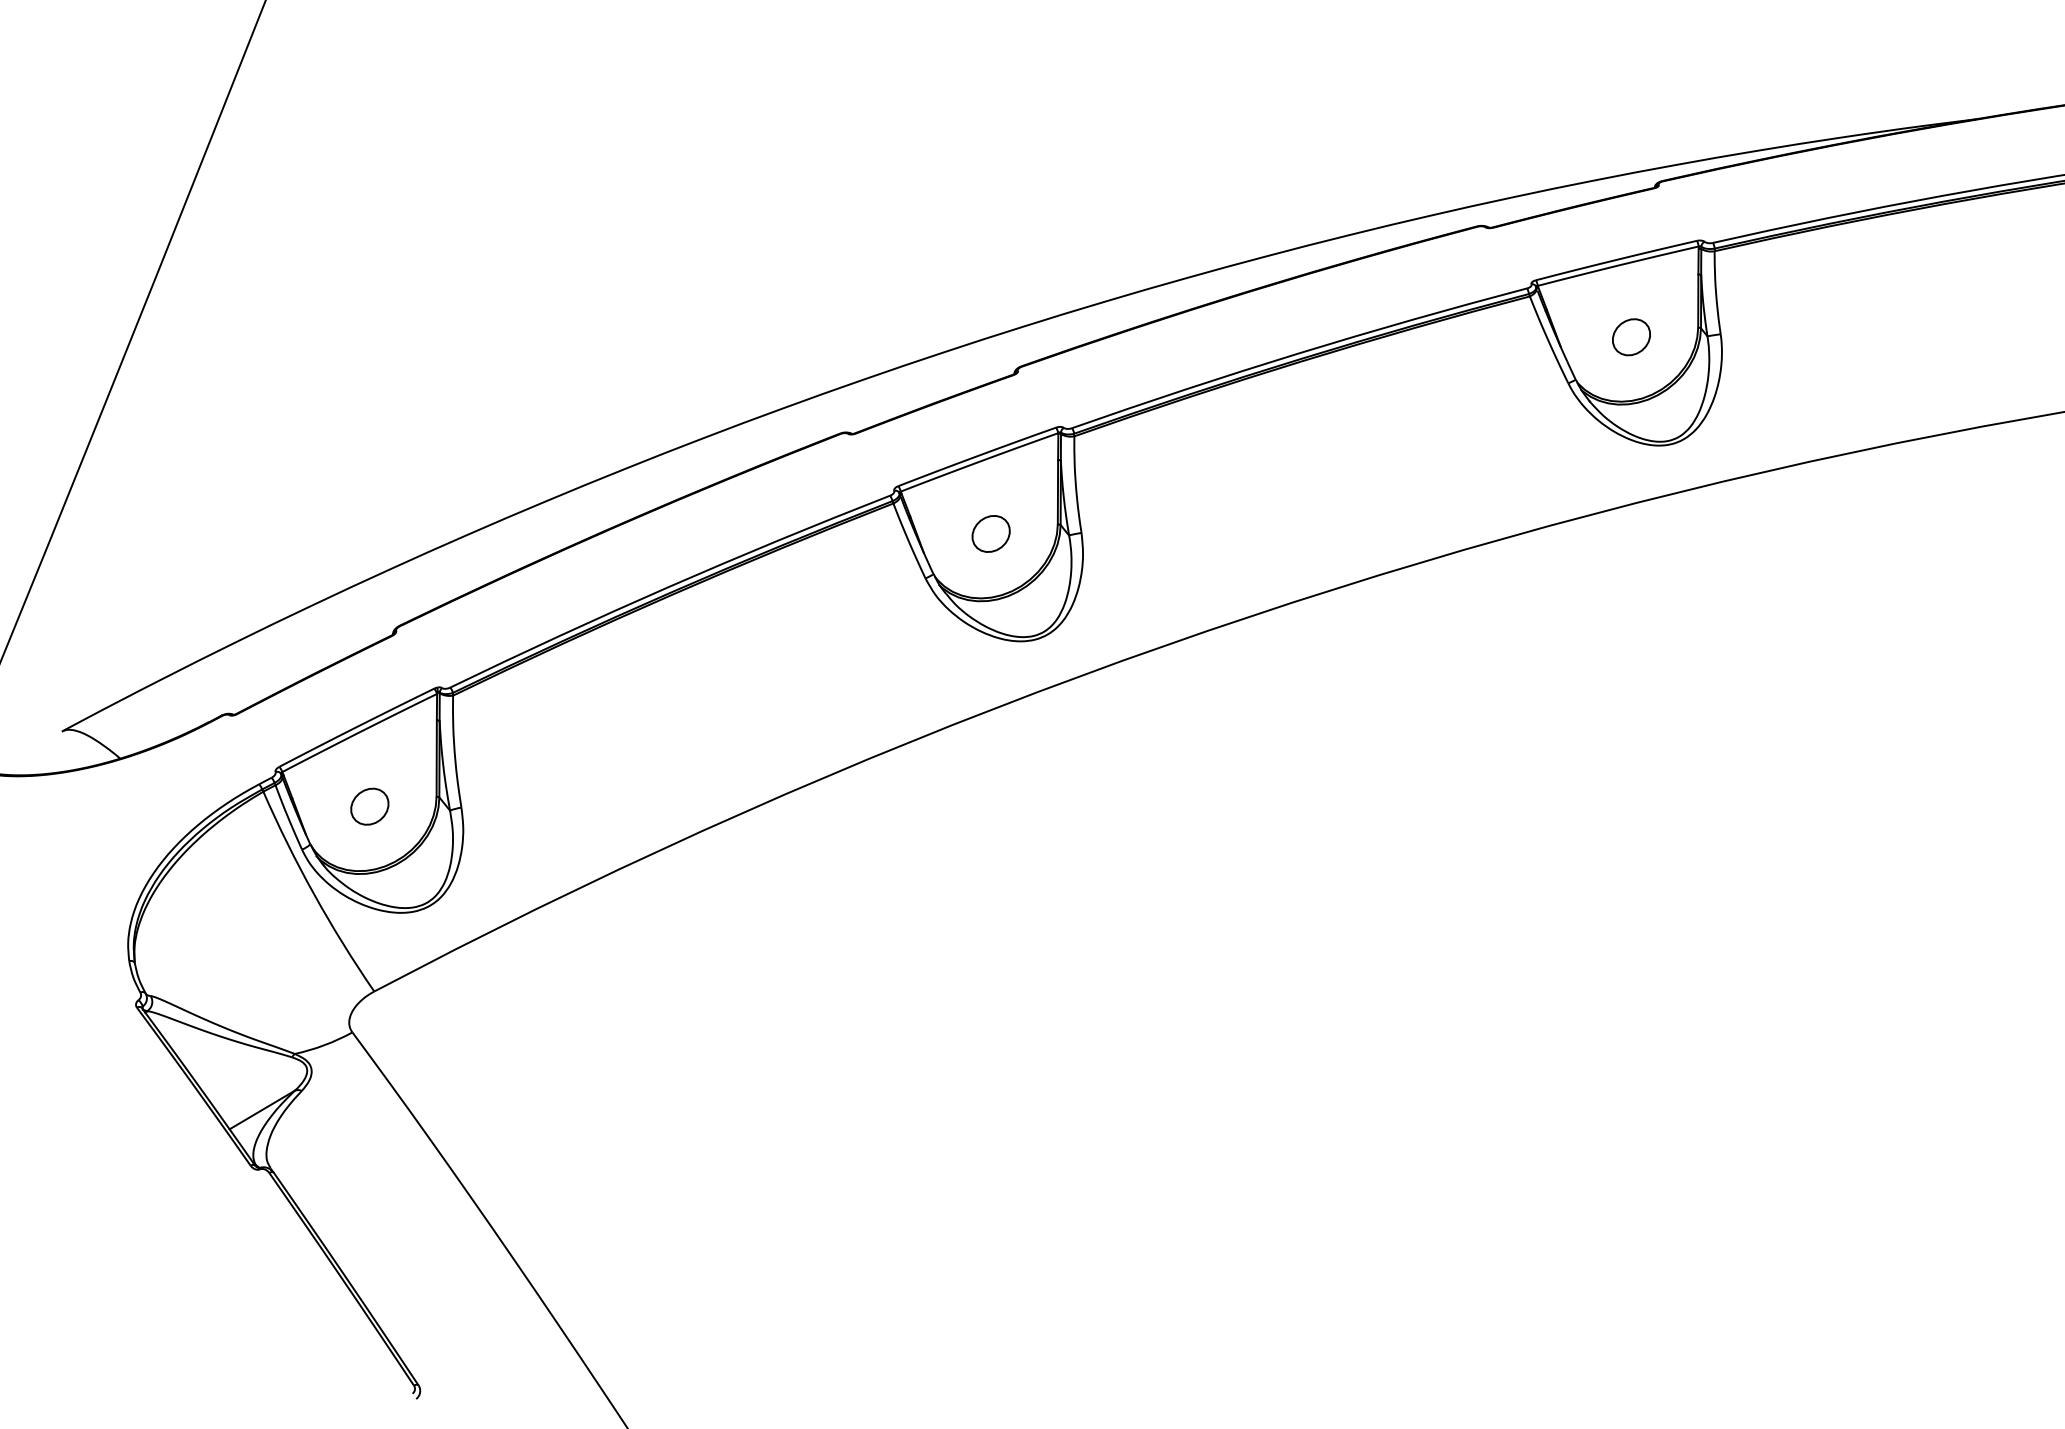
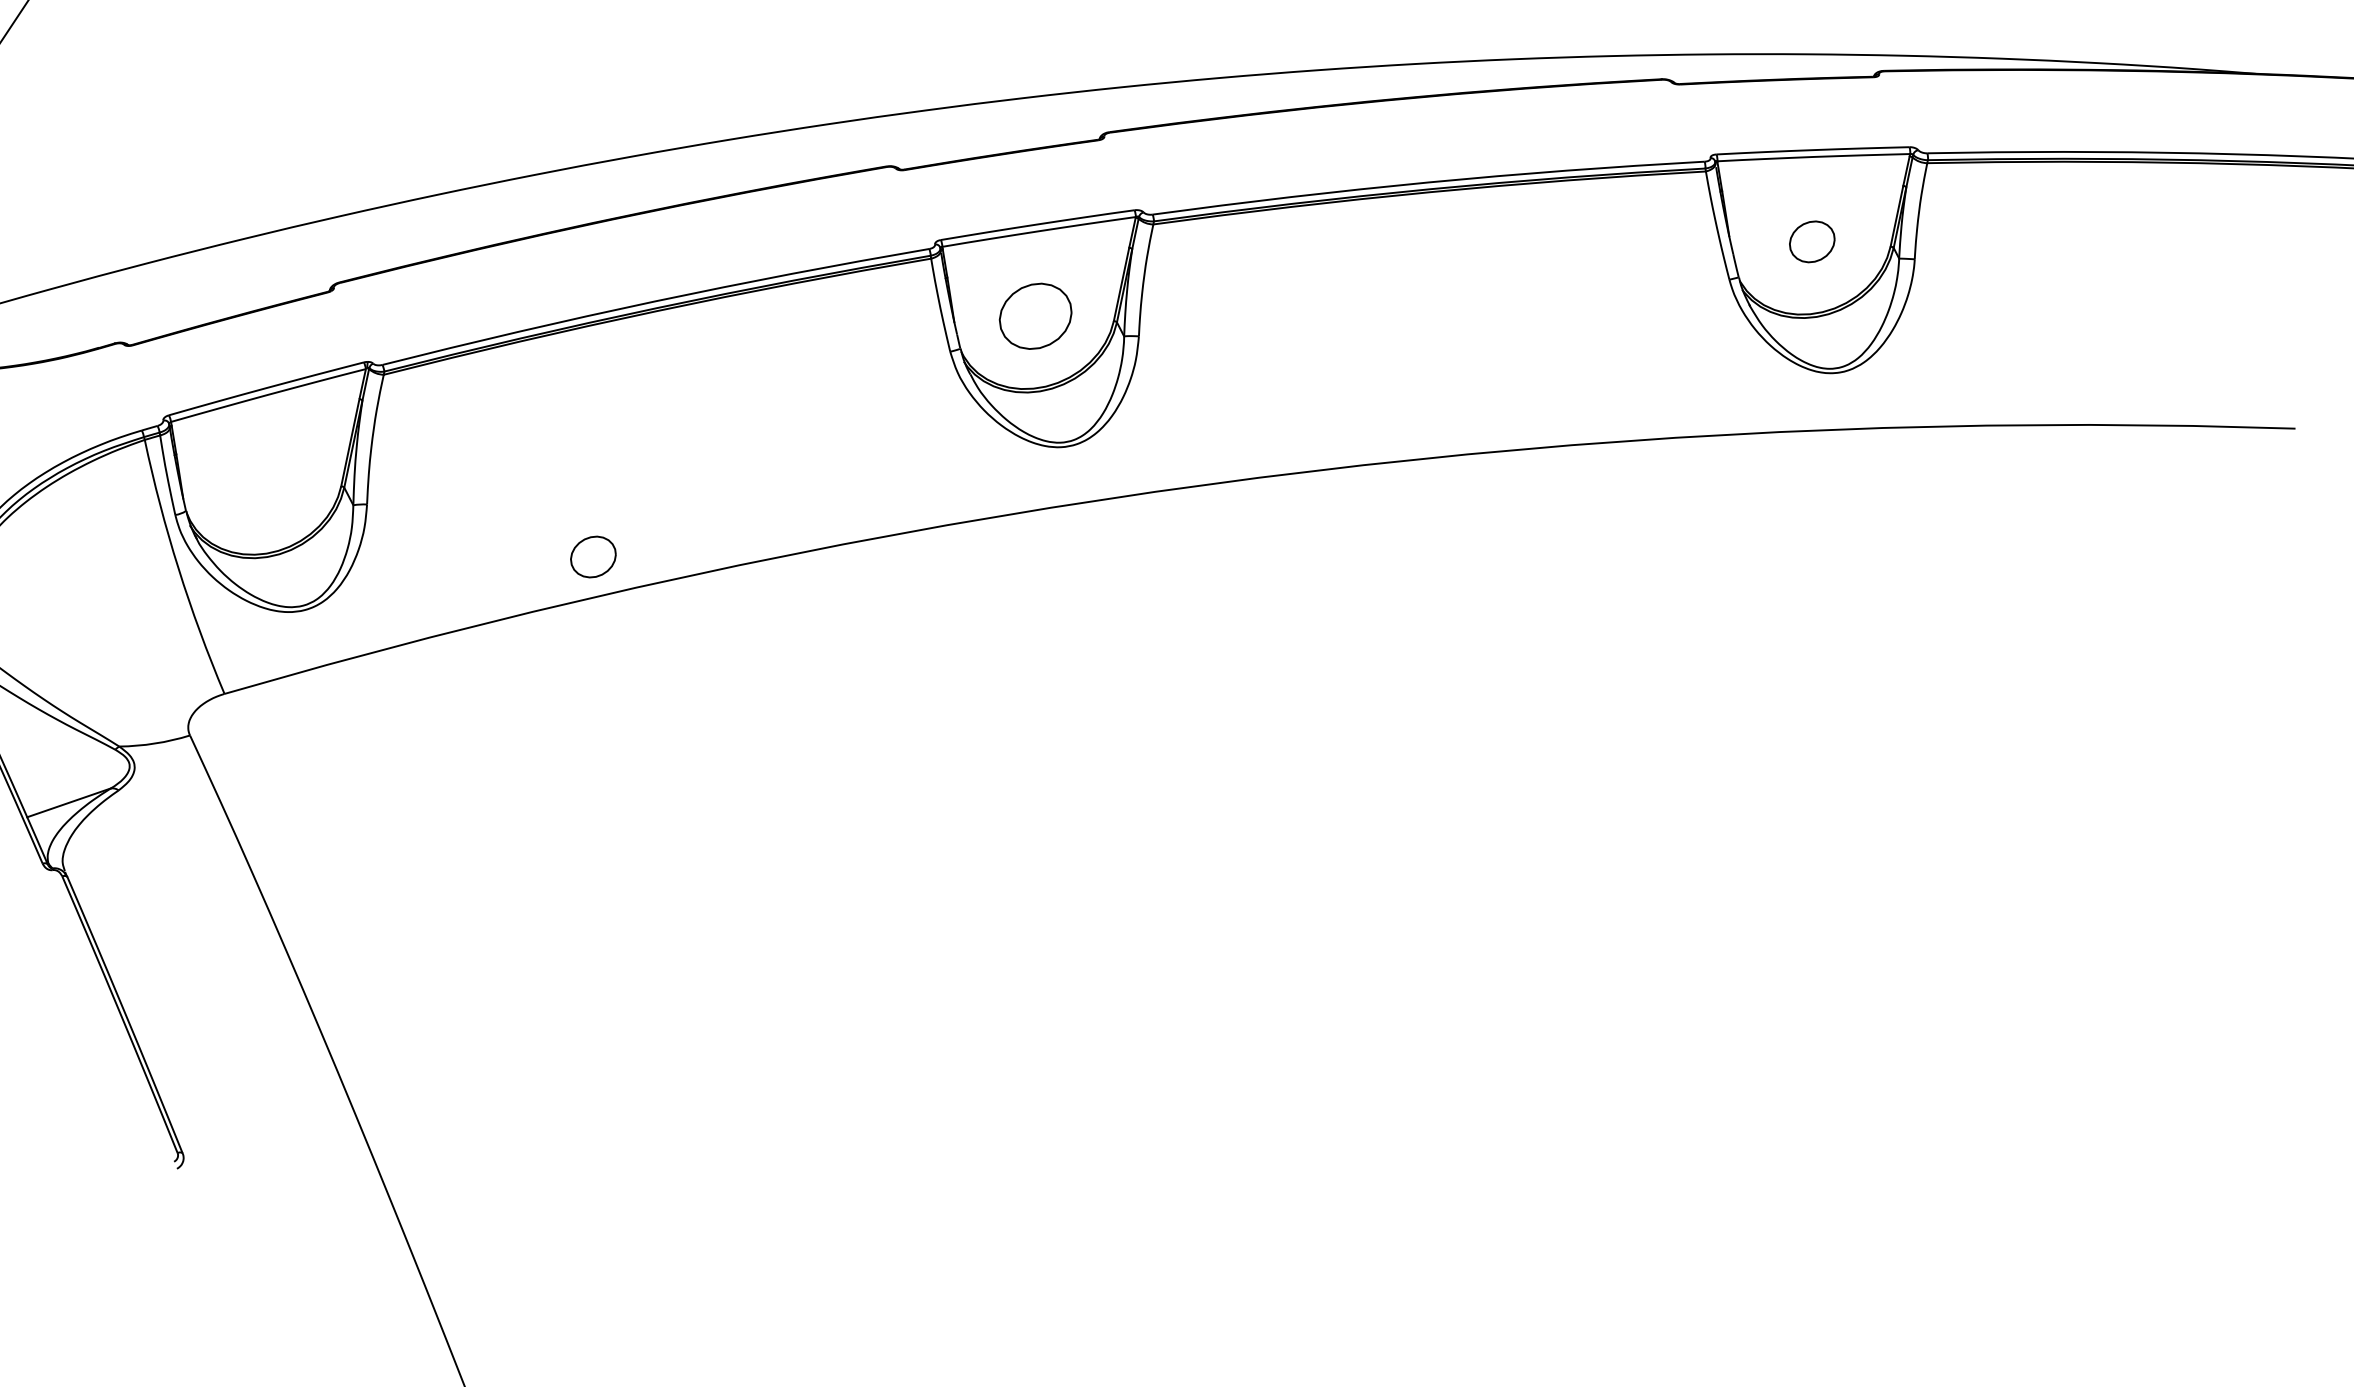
part: (990, 533) -> (1034, 315), size x1.6
part: (369, 806) -> (593, 556), moved

